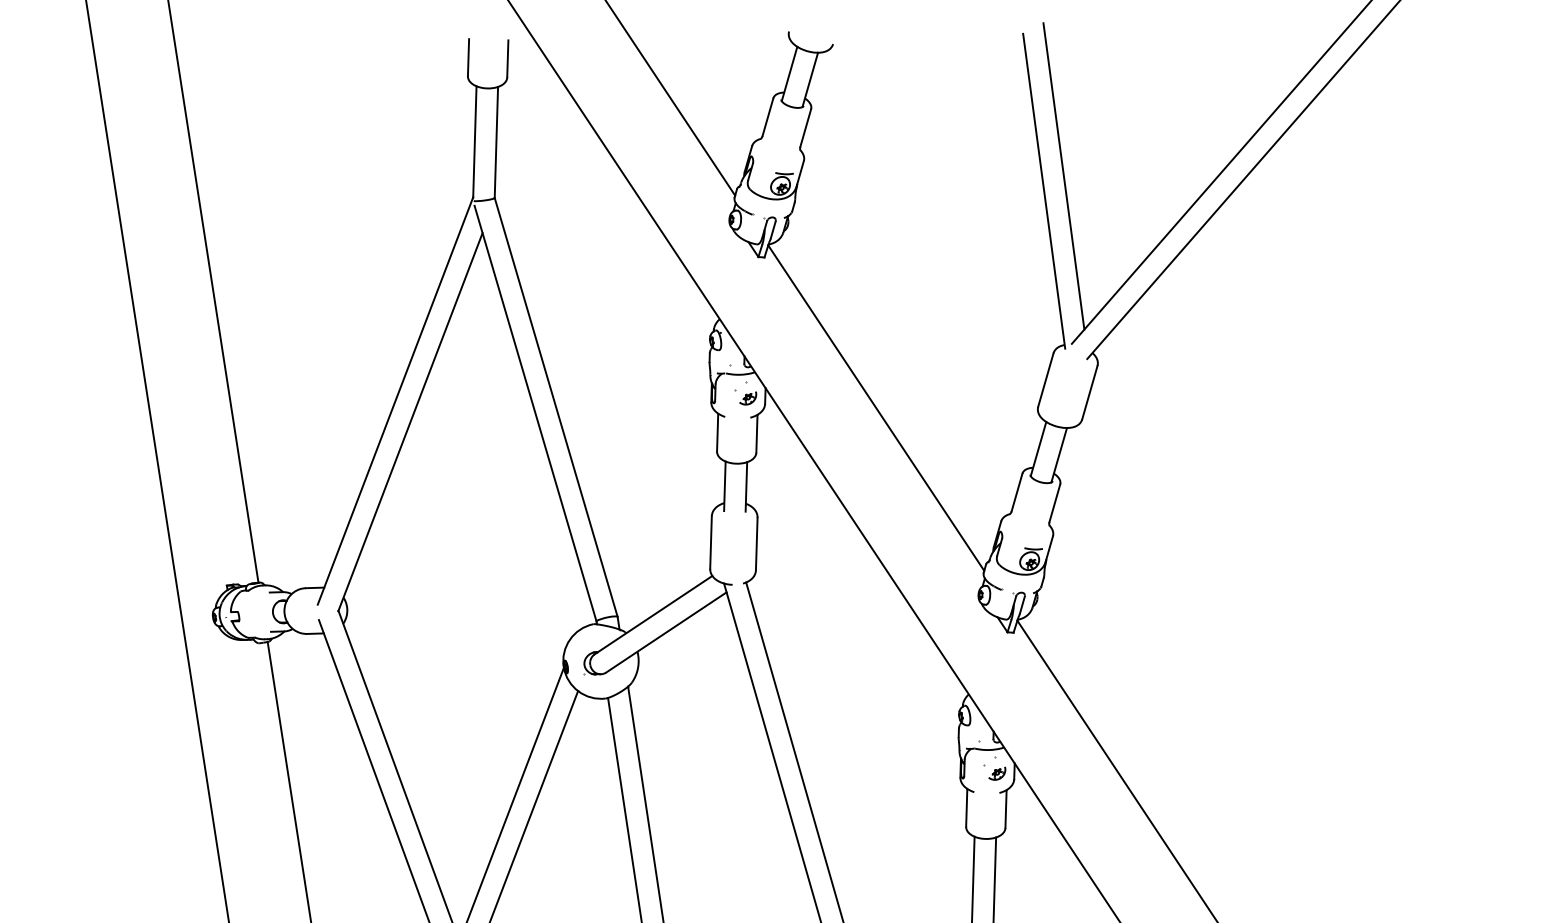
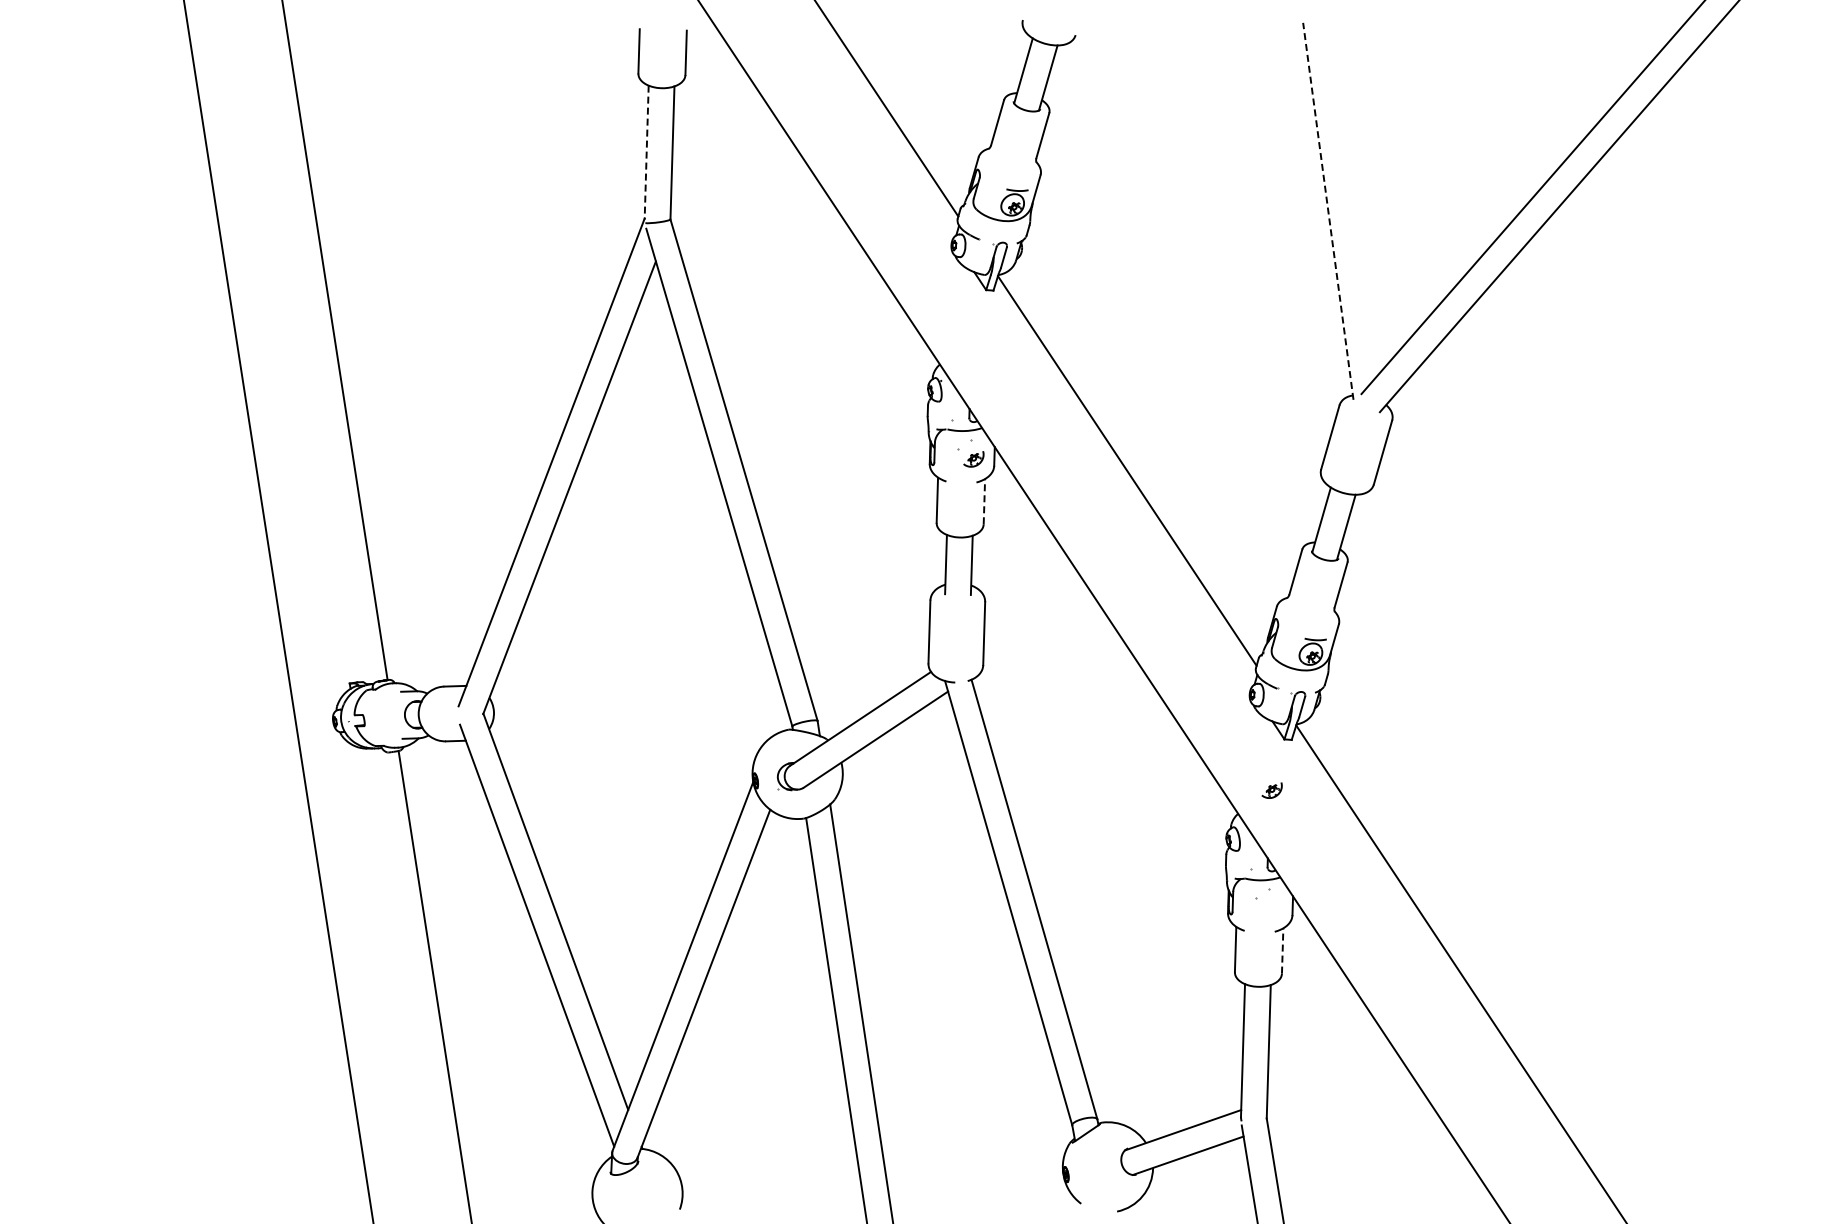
line: (474, 142) -> (646, 153), solid -> dashed
line: (1063, 176) -> (1351, 193), removed
line: (1044, 190) -> (1328, 210), solid -> dashed
line: (757, 433) -> (984, 501), solid -> dashed
part: (996, 773) -> (1271, 790), moved
line: (1005, 808) -> (1282, 950), solid -> dashed

